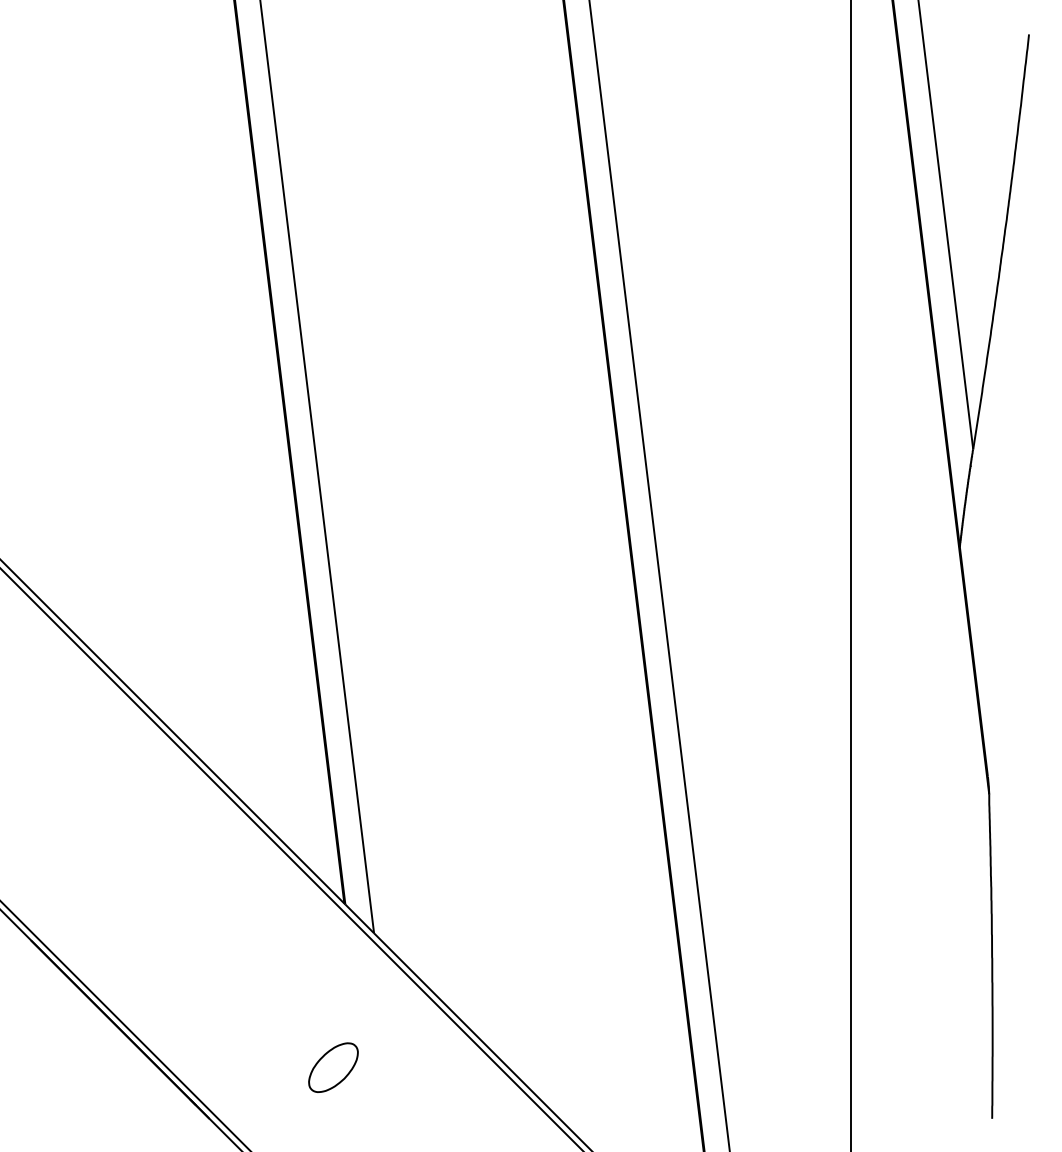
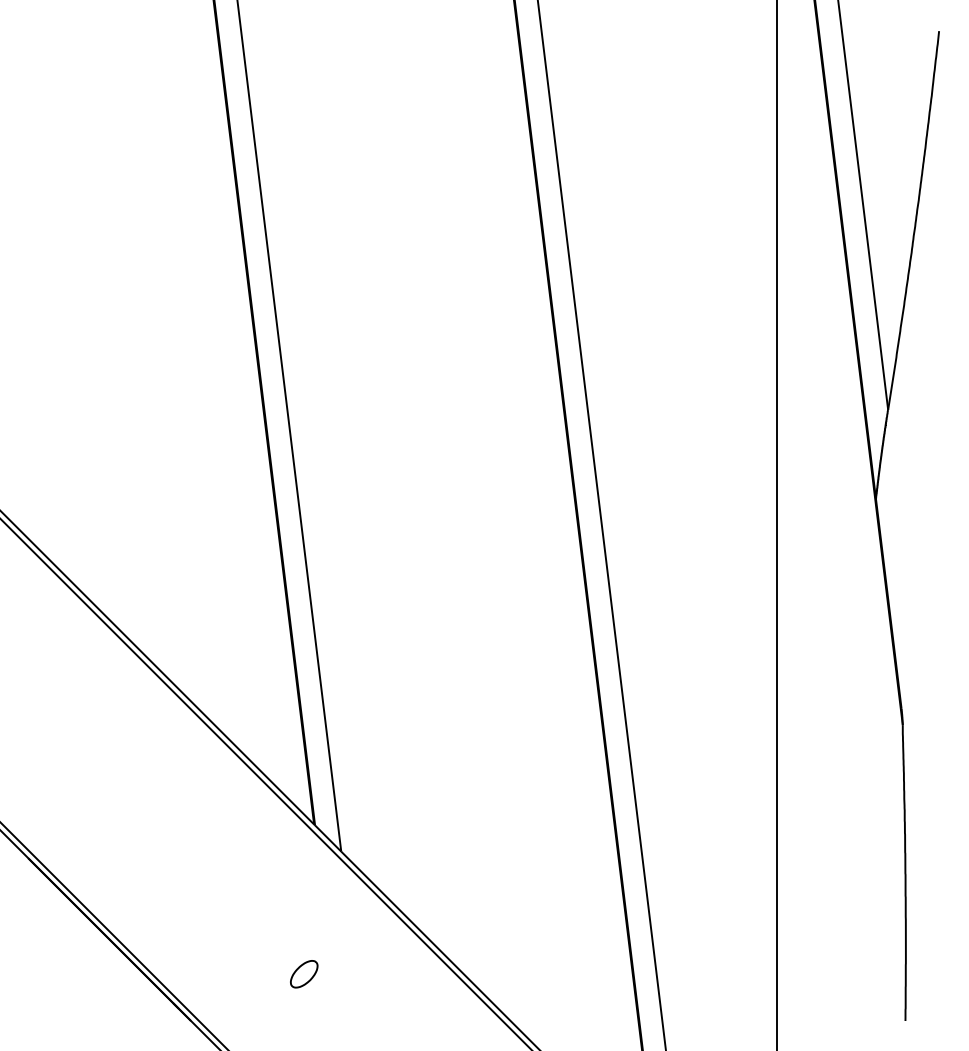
part: (333, 1067) -> (304, 974), size x0.6

